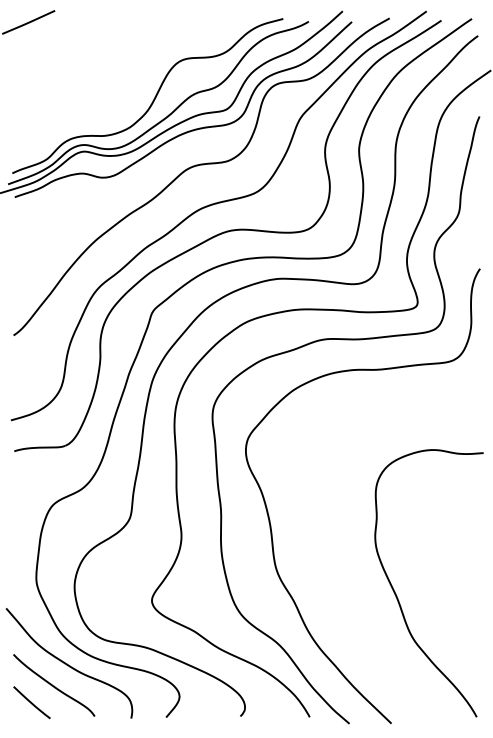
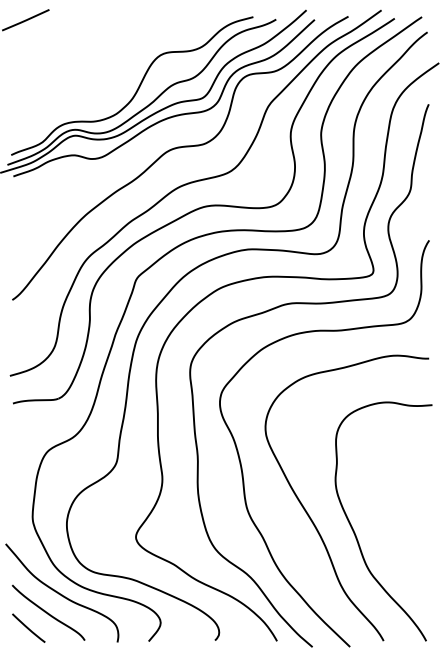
curve: (349, 581) -> (312, 519), added

